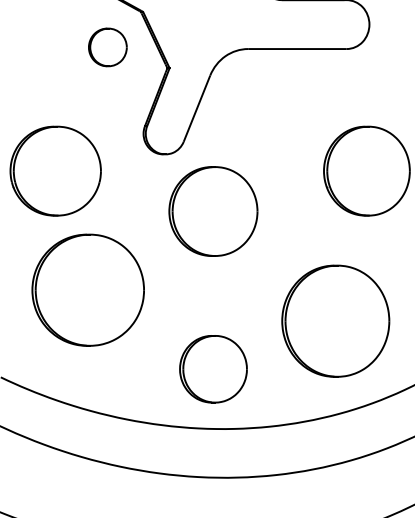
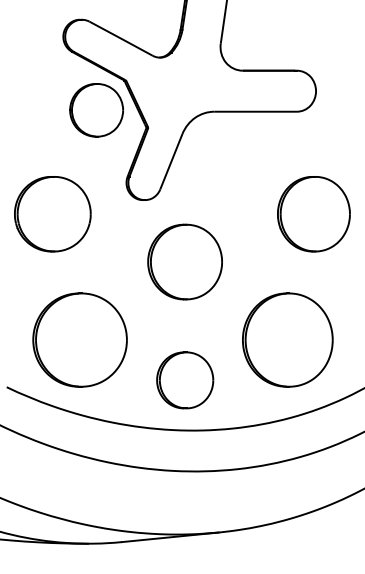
part: (107, 47) -> (96, 110), size x1.67
part: (212, 210) -> (184, 261), moved
part: (87, 289) -> (79, 339), moved

